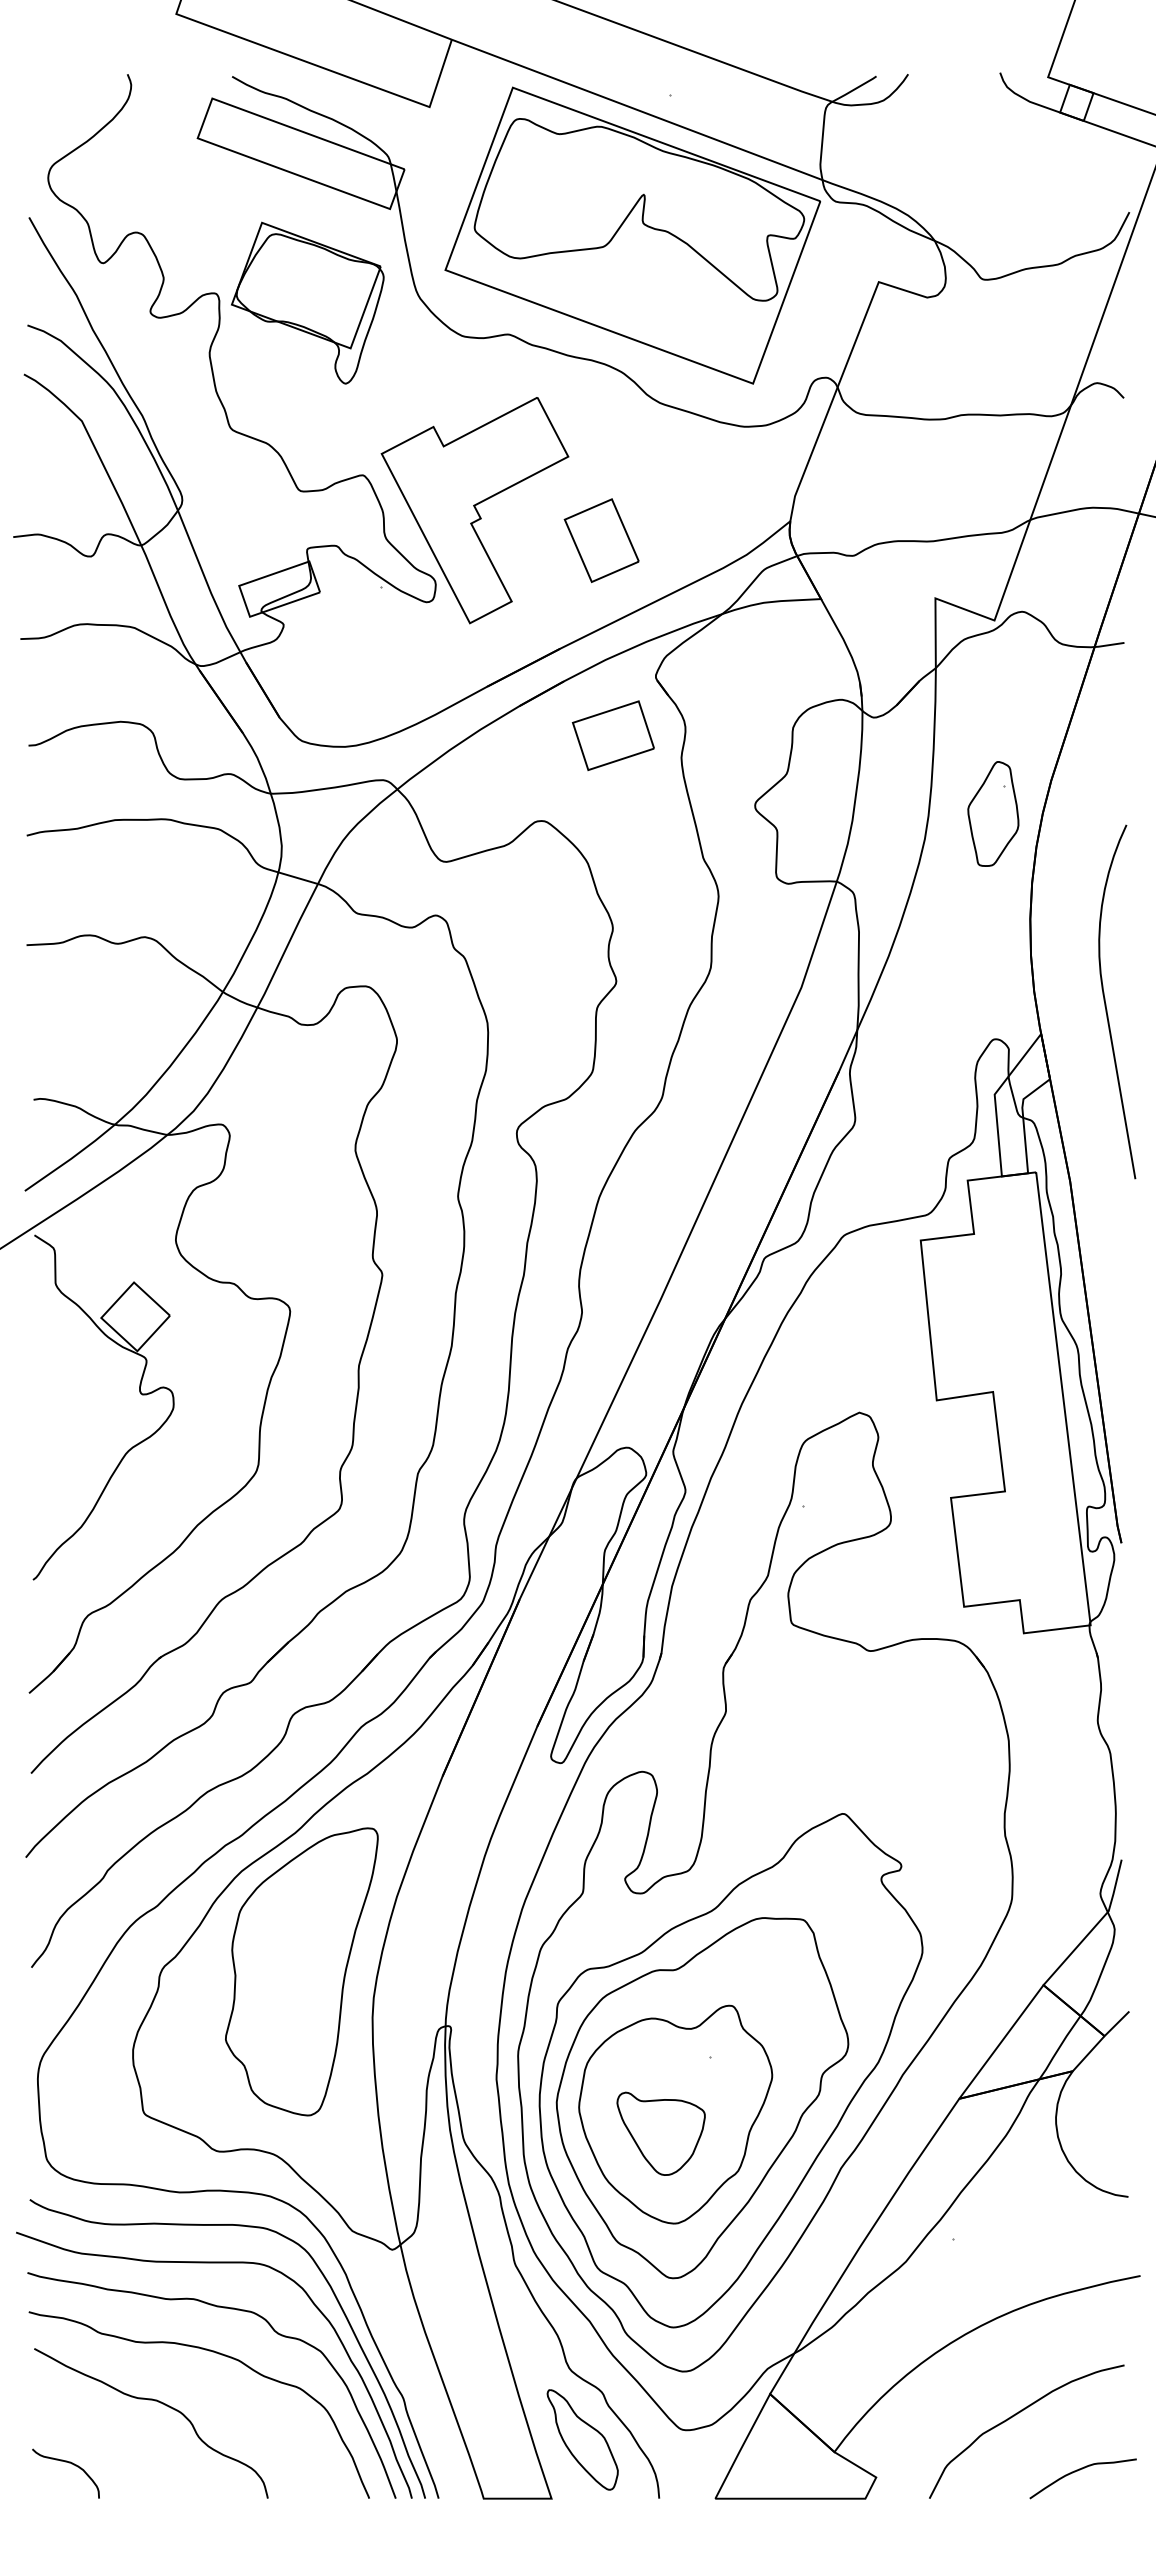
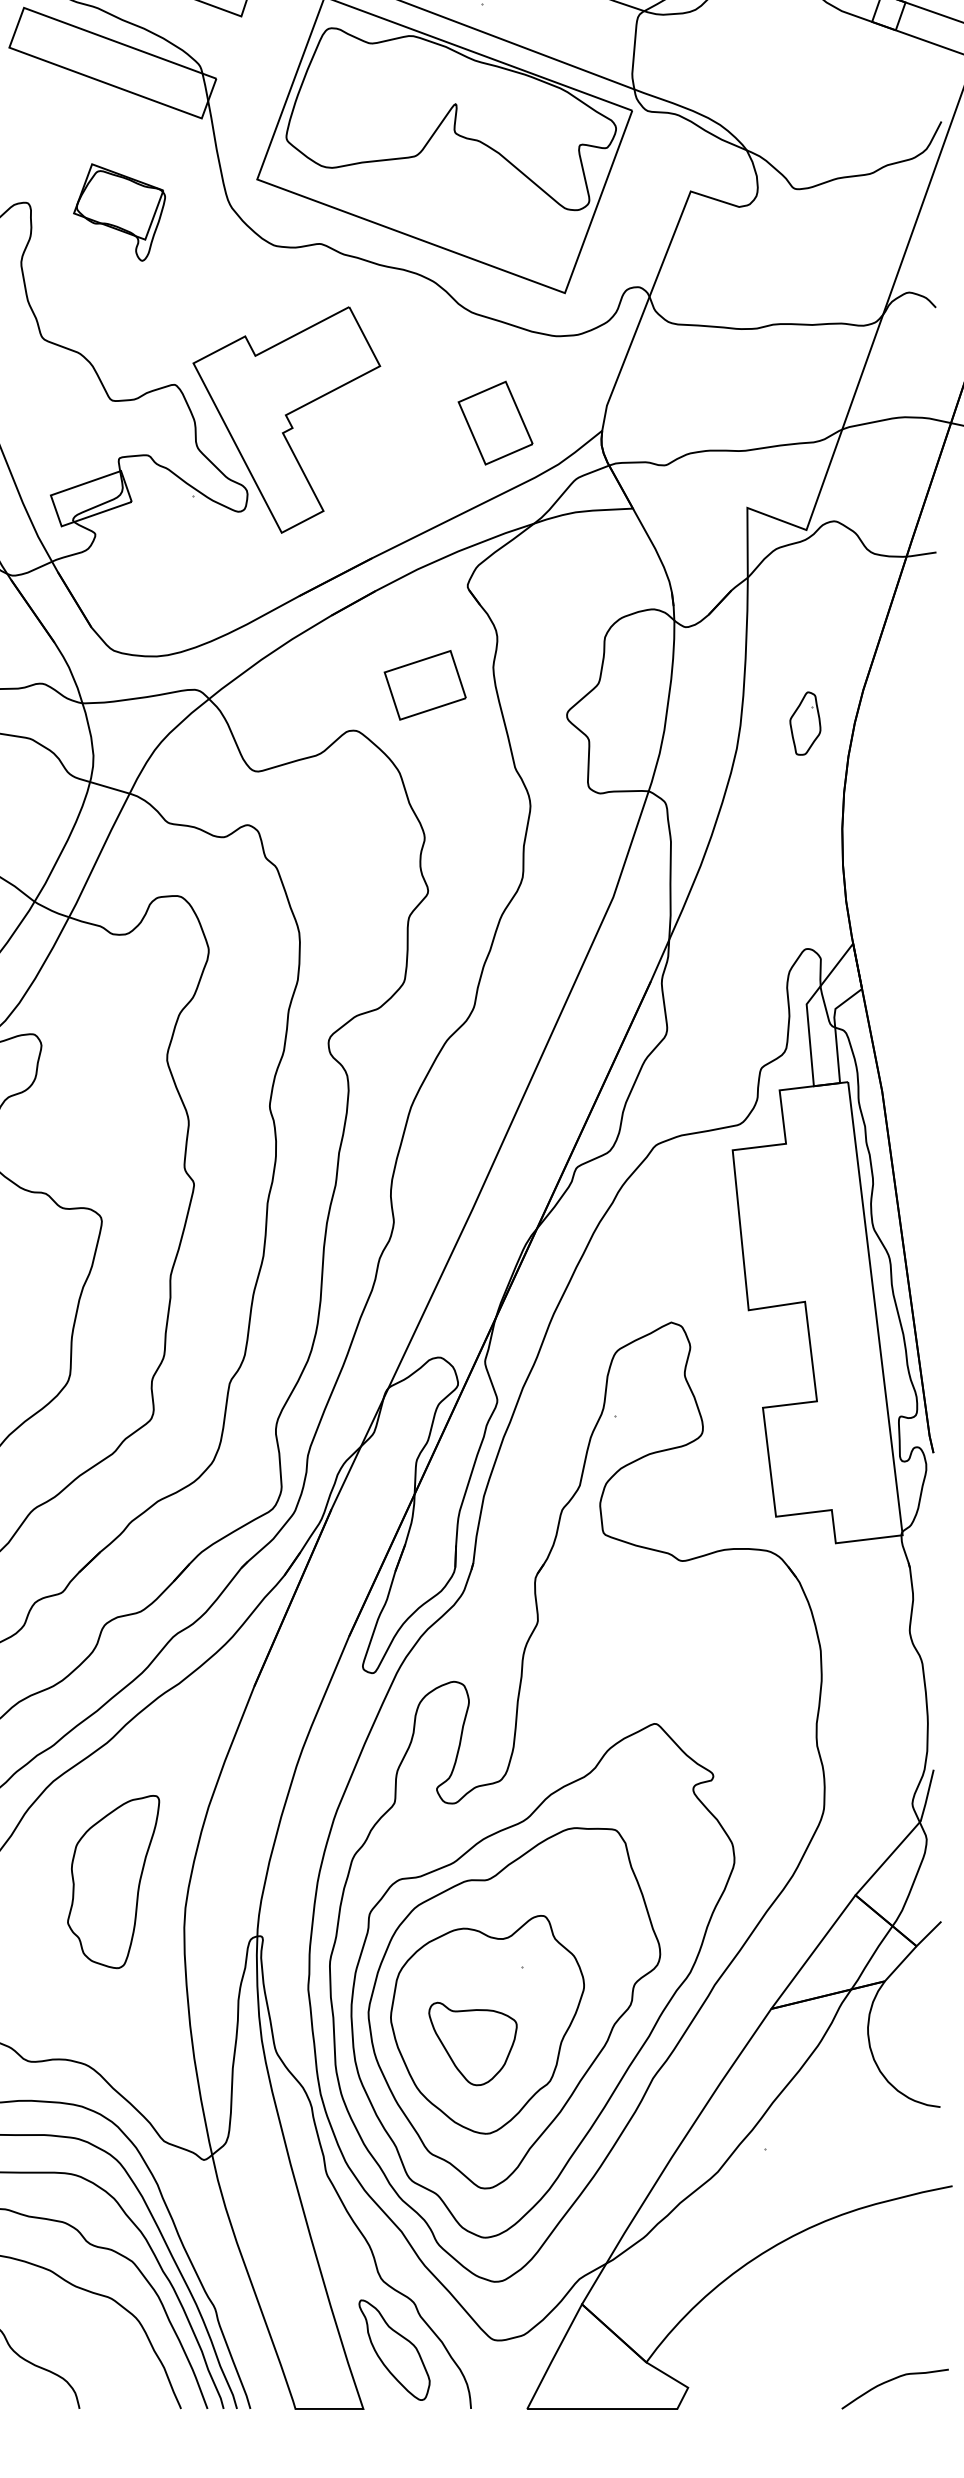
part: (307, 302) -> (119, 211), size x0.6
part: (601, 540) -> (495, 423), moved
part: (612, 735) -> (424, 685), moved
part: (993, 813) -> (805, 723), size x0.6
curve: (1106, 1003) -> (918, 913), removed
part: (301, 1971) -> (113, 1881), size x0.6
curve: (1016, 2415) -> (828, 2325), removed

